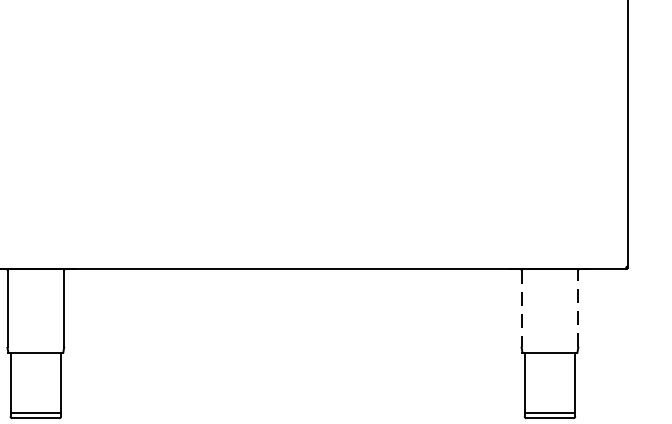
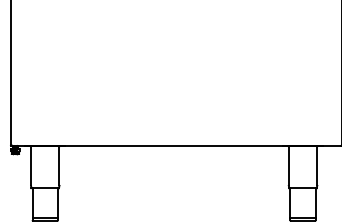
line: (578, 307) -> (317, 165), dashed -> solid
line: (520, 309) -> (288, 166), dashed -> solid

